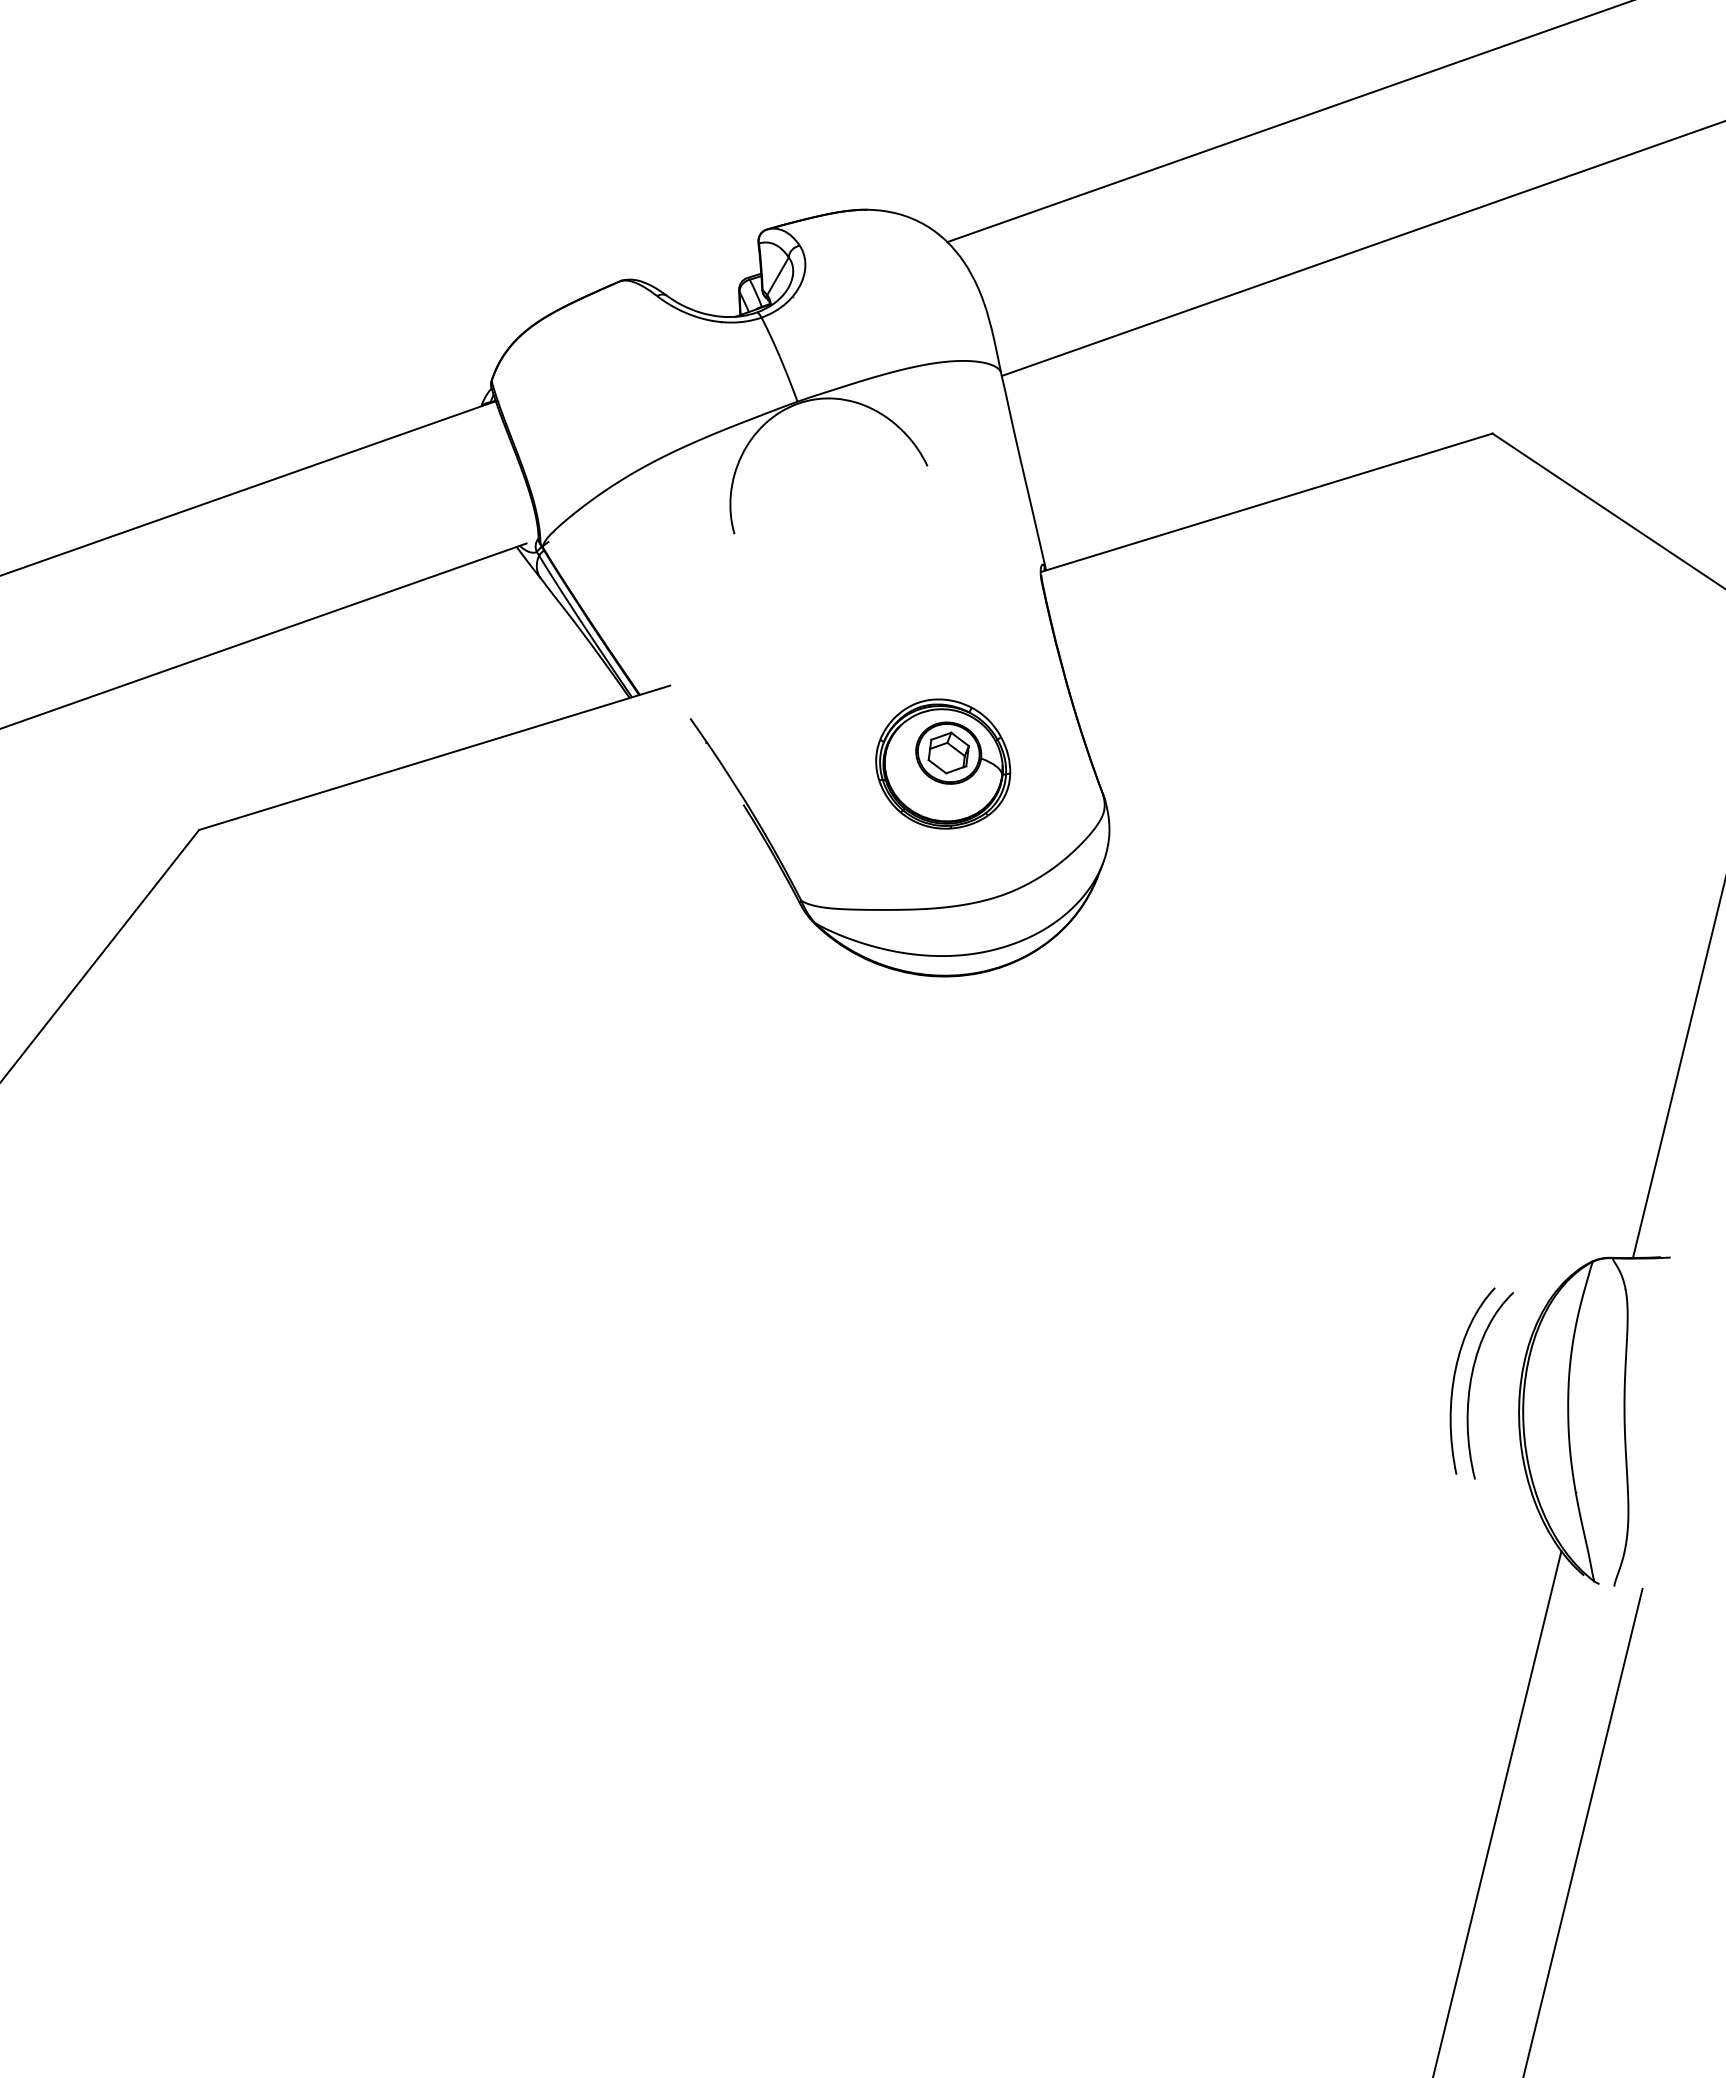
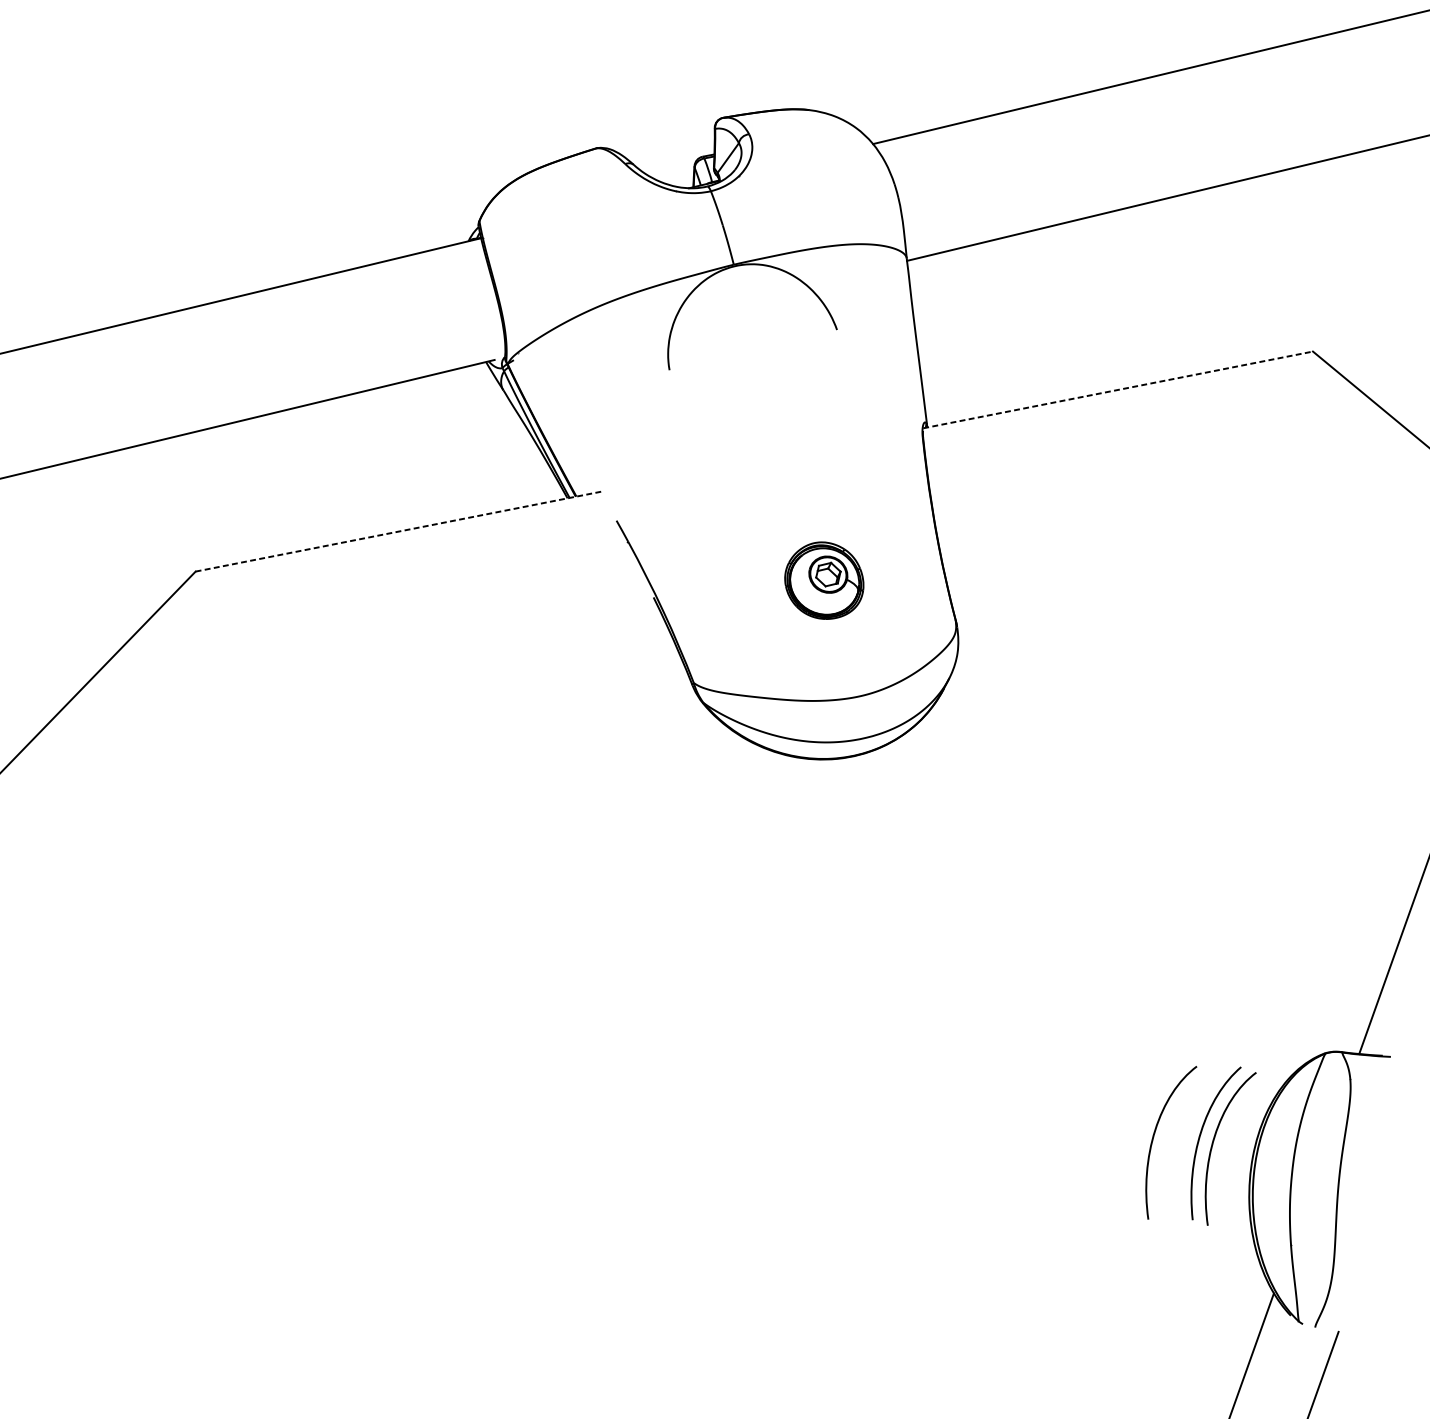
line: (1266, 502) -> (1117, 389), solid -> dashed
line: (435, 757) -> (399, 531), solid -> dashed
part: (943, 763) -> (824, 580), size x0.7
curve: (1400, 1384) -> (1153, 1139), added

